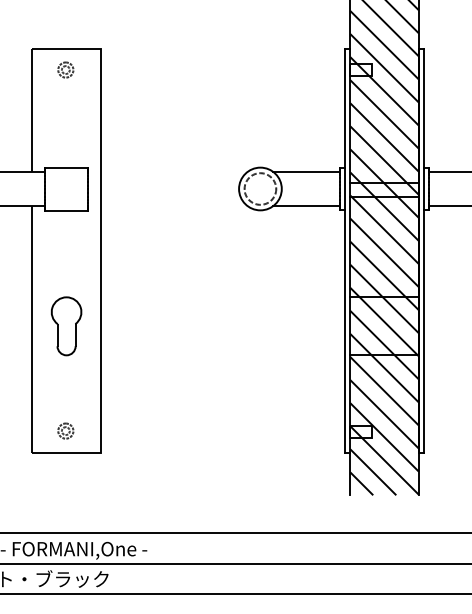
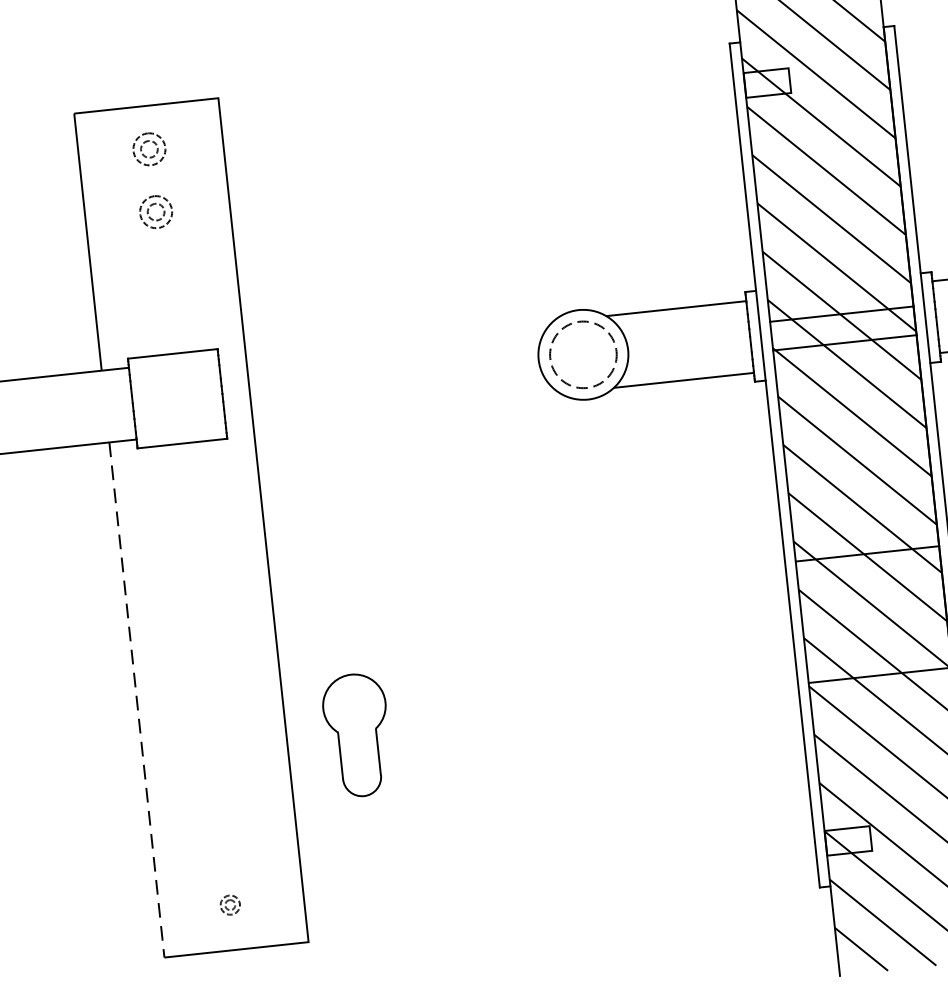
part: (65, 99) -> (155, 211), added
part: (66, 326) -> (357, 735), moved
line: (32, 329) -> (137, 699), solid -> dashed
part: (65, 430) -> (229, 904), size x0.6

